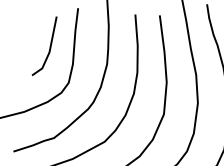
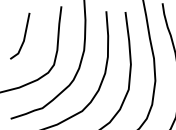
line: (48, 47) -> (23, 37), moved

